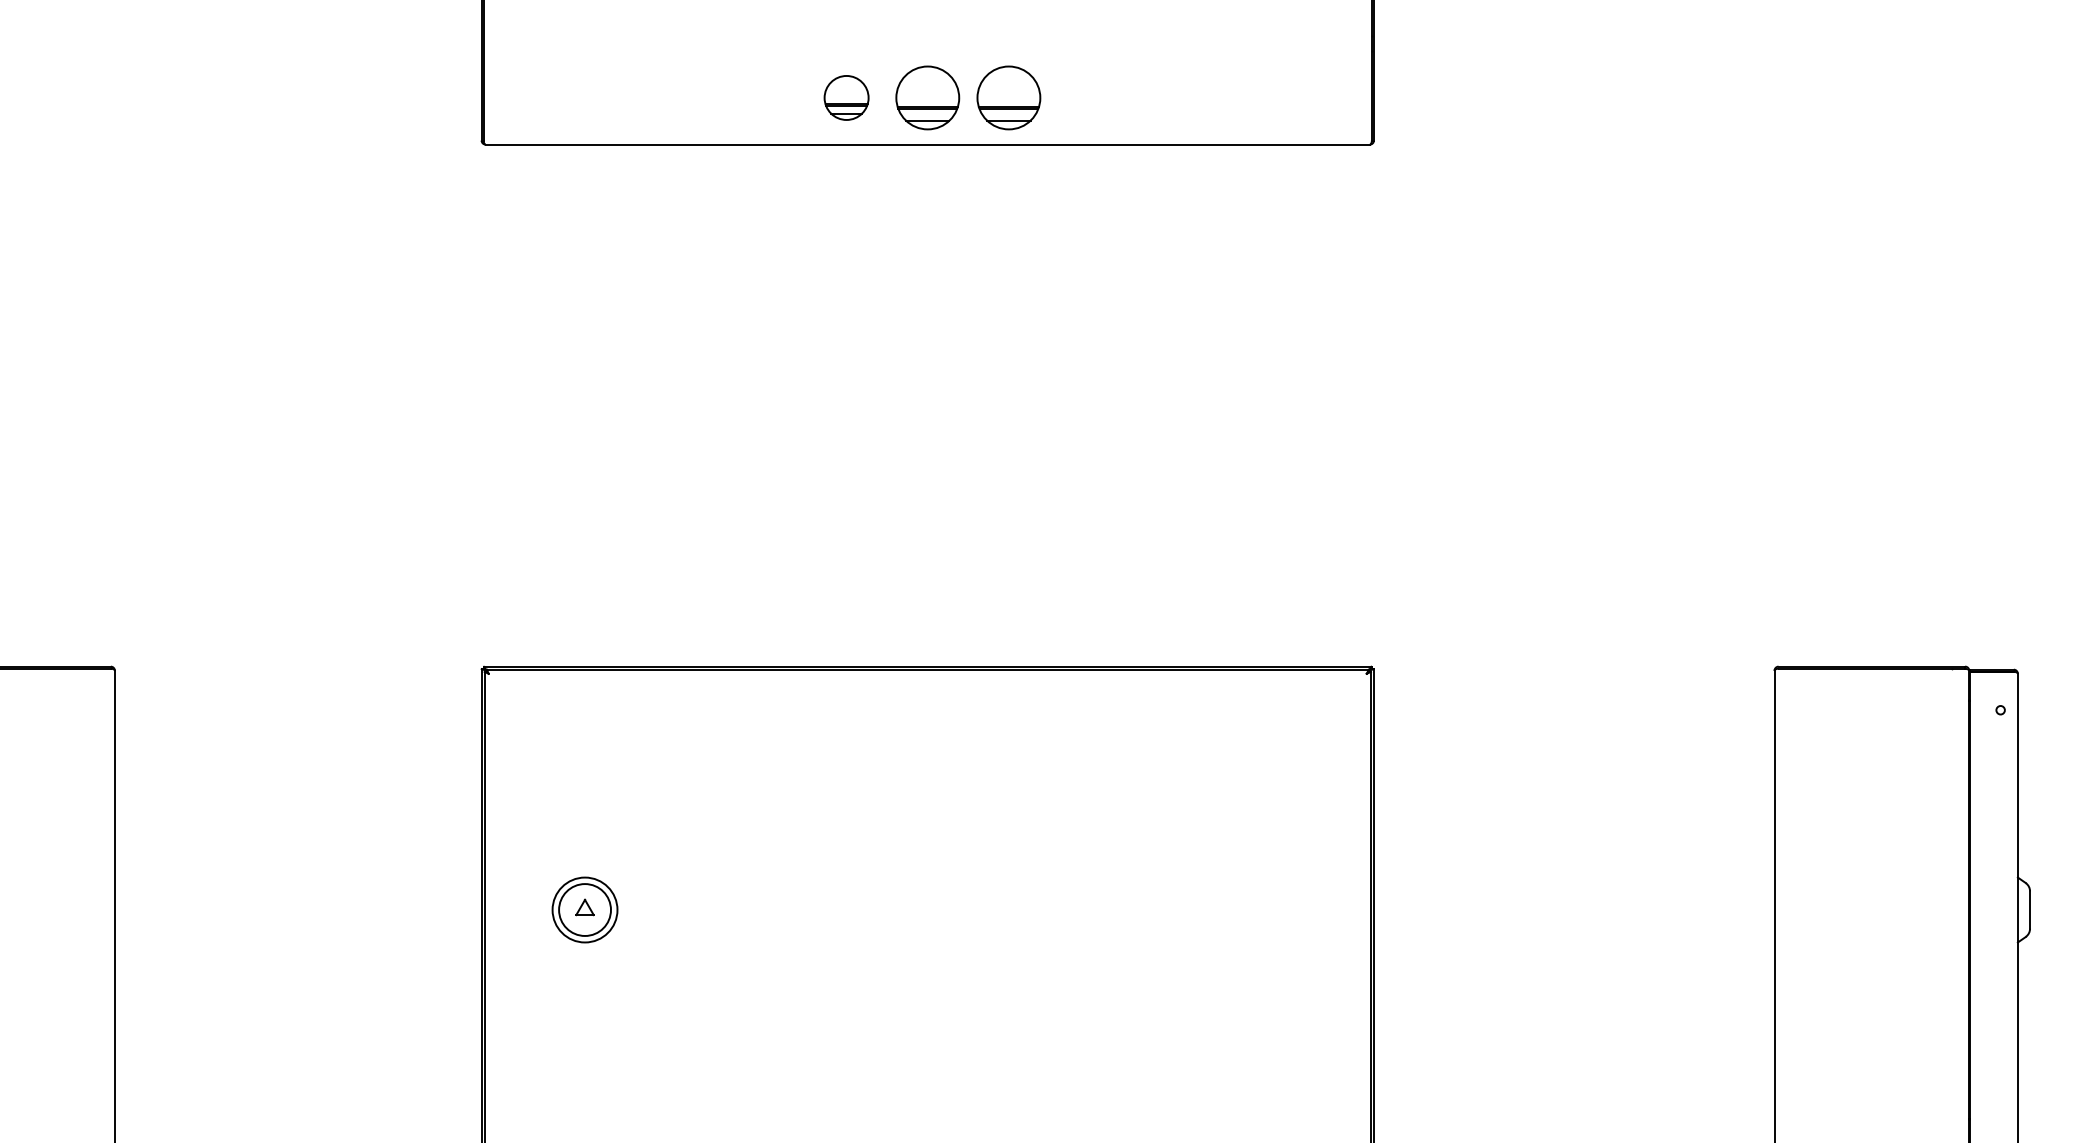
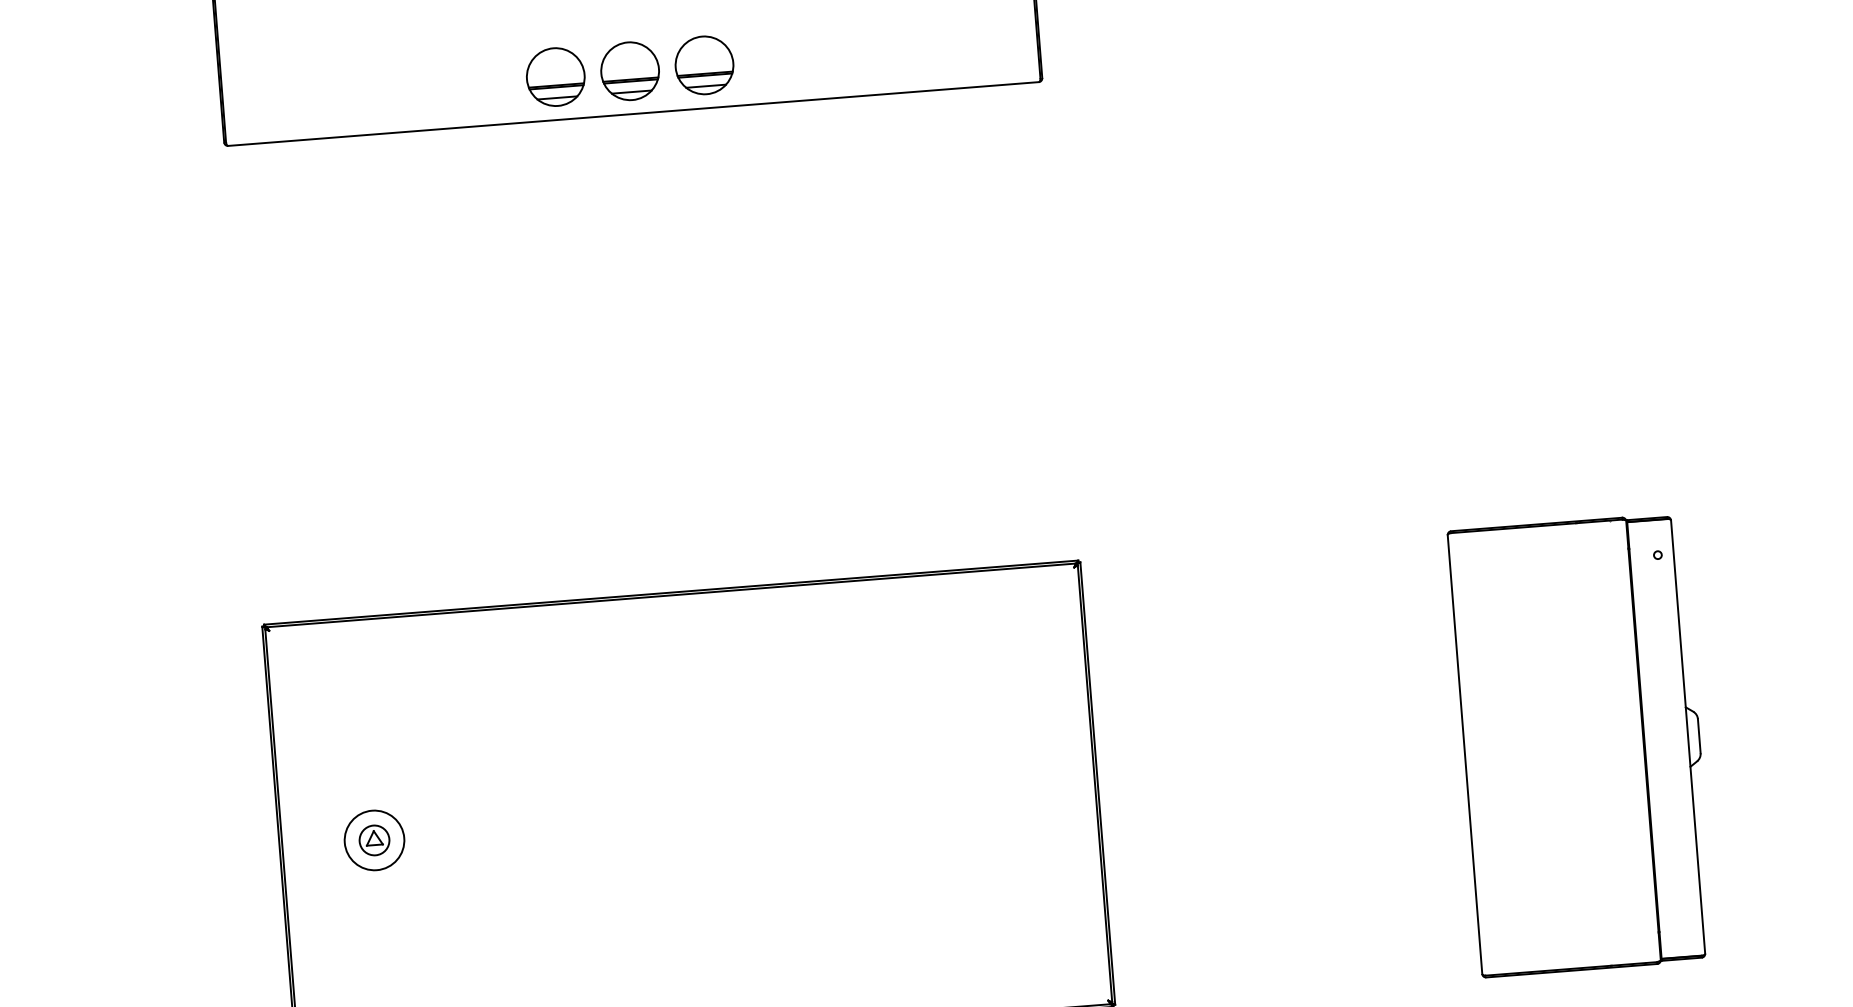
part: (846, 97) -> (555, 76), size x1.43
circle: (584, 909) -> (374, 840), size x0.62

